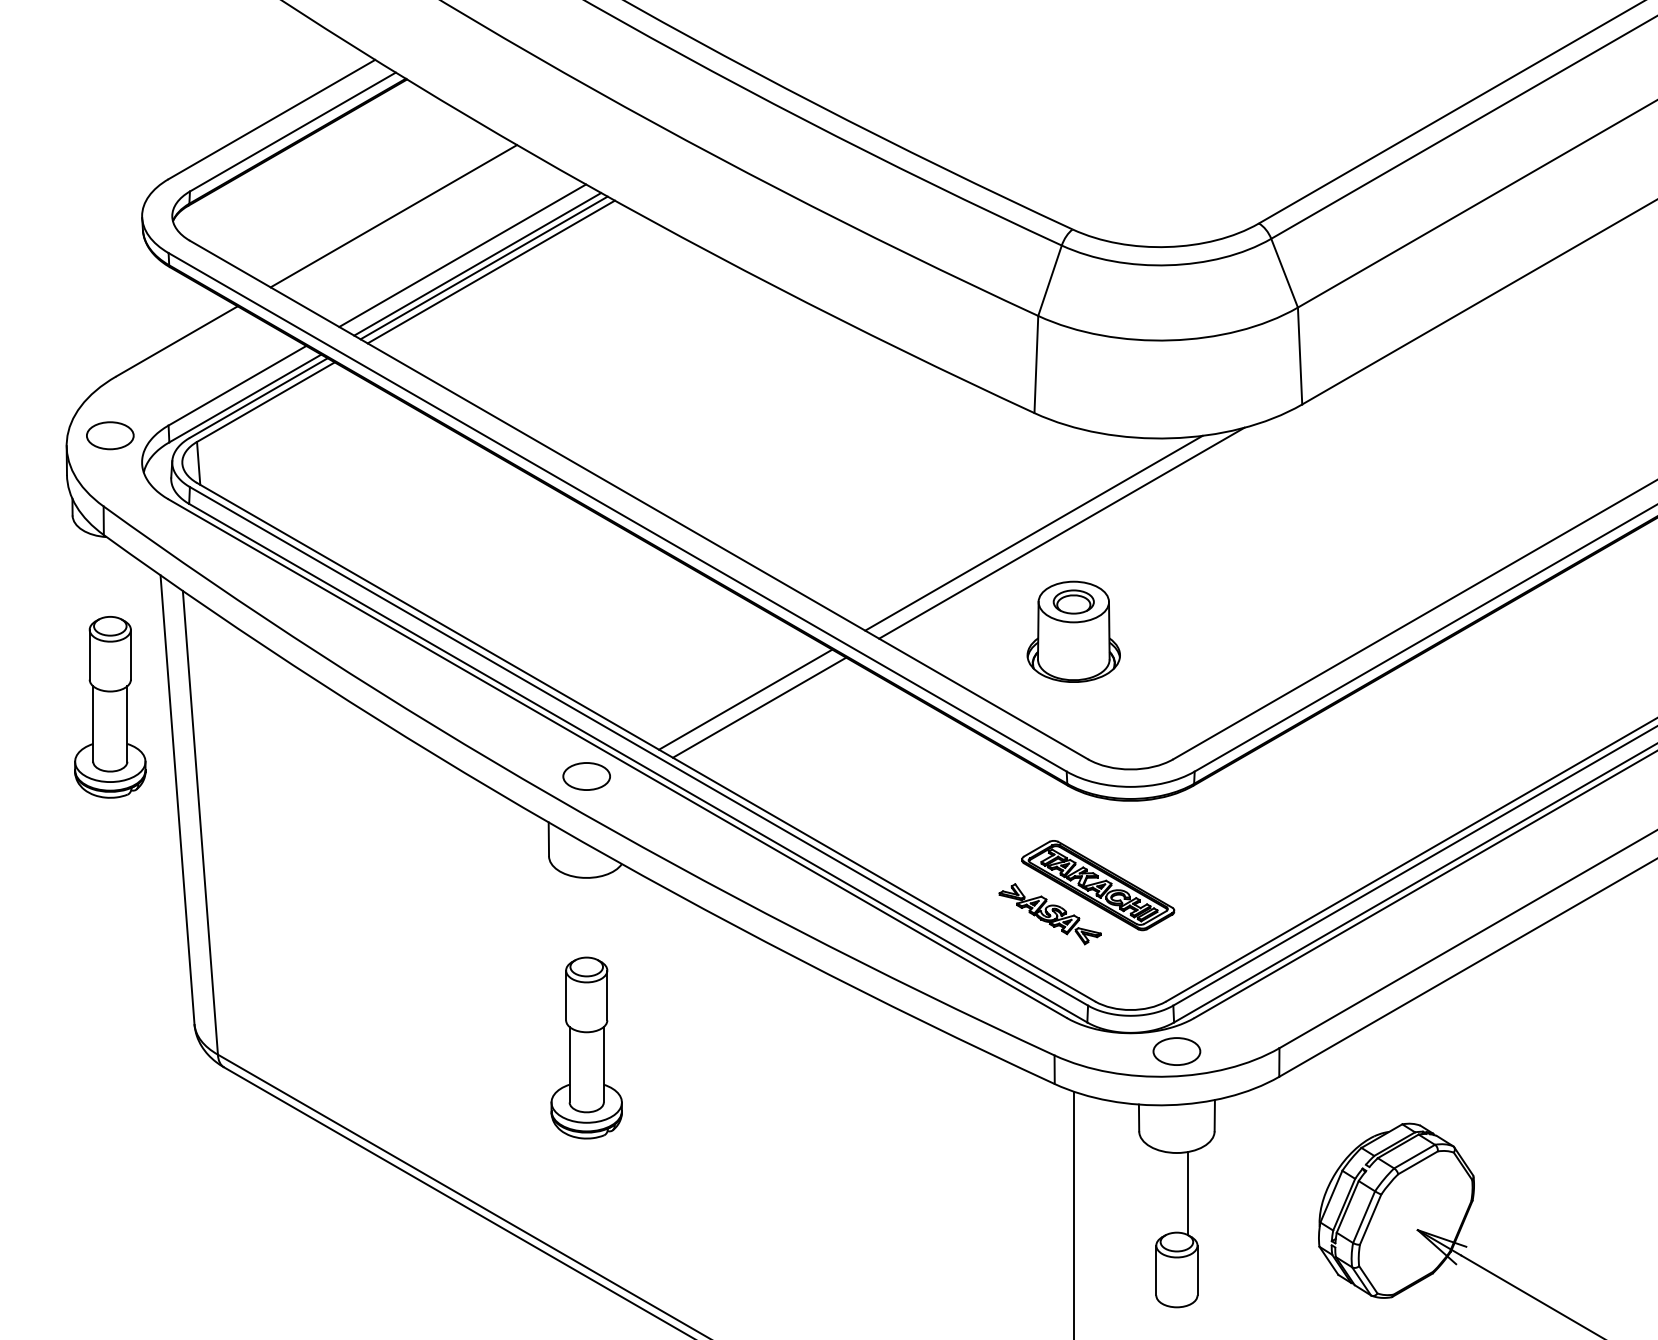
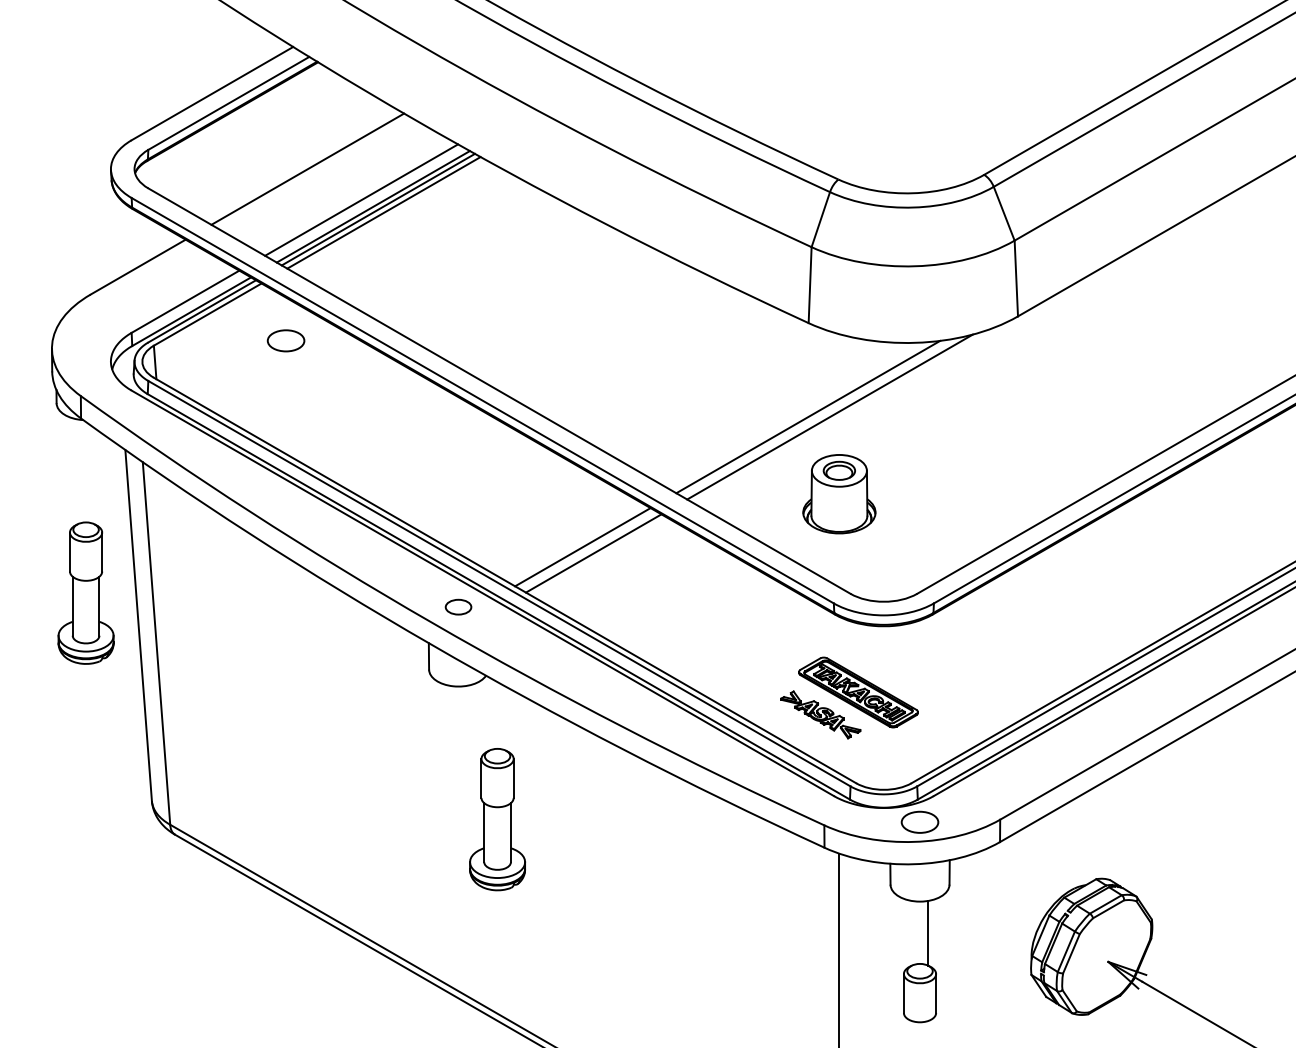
part: (109, 435) -> (285, 340), moved
part: (109, 706) -> (85, 592), moved
part: (586, 775) -> (458, 606), size x0.7
part: (586, 1047) -> (497, 819), moved

